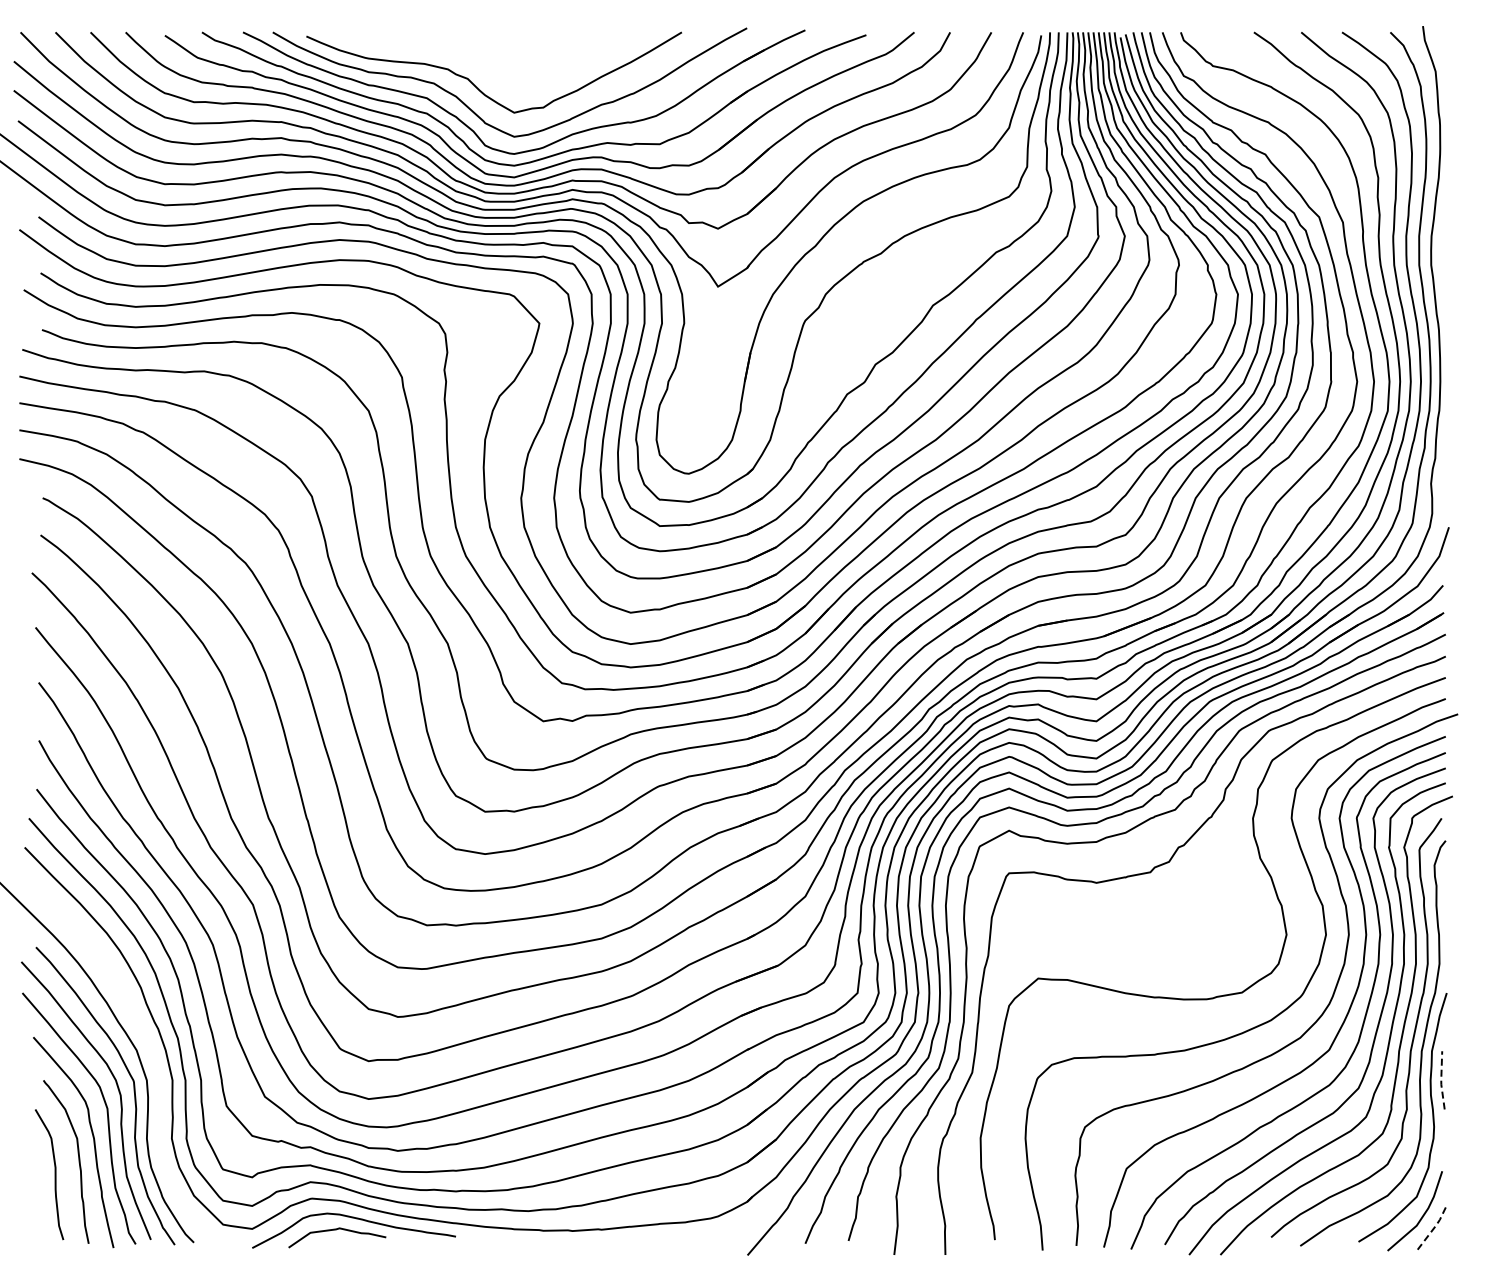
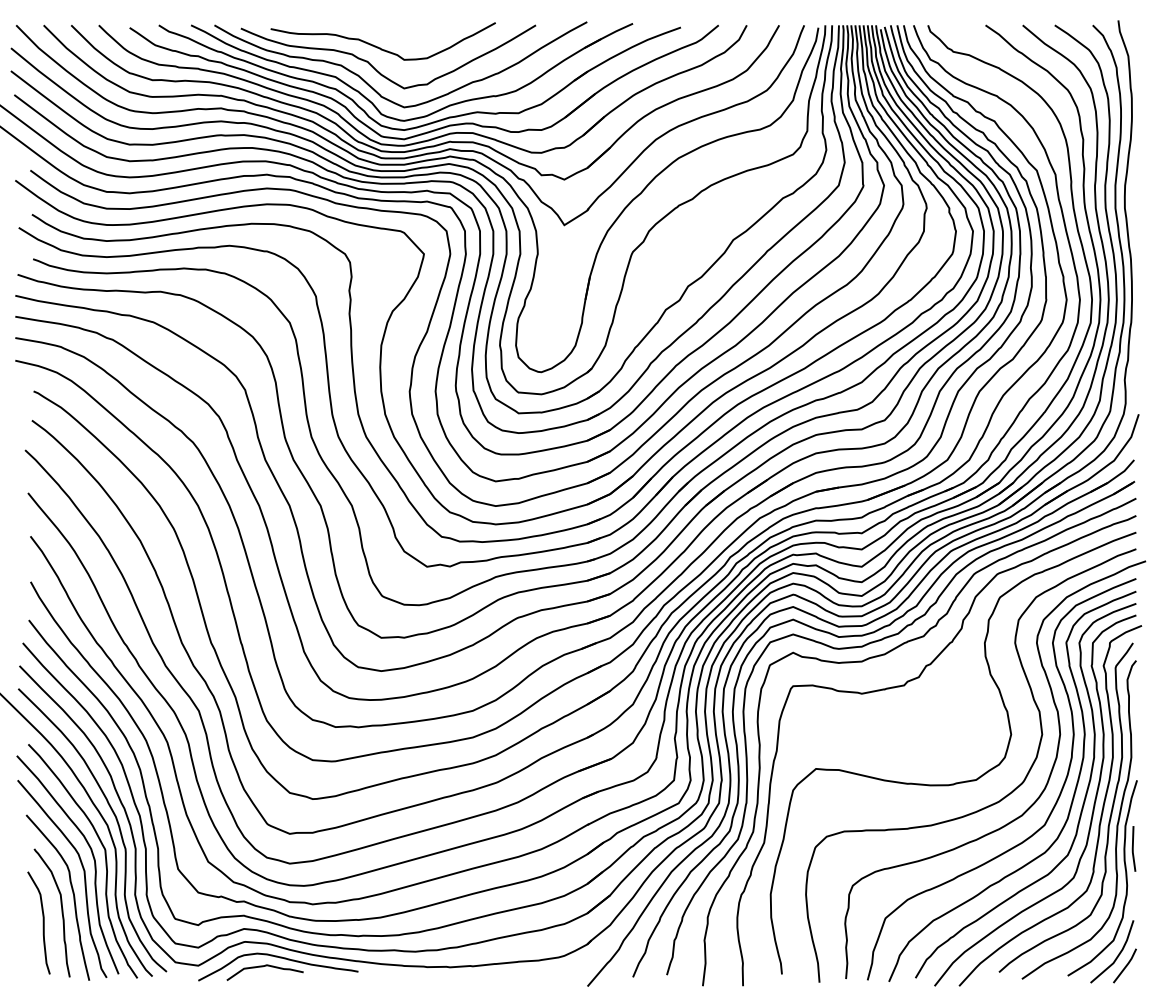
curve: (483, 60) -> (380, 47), added
curve: (148, 1046) -> (116, 822), added
line: (1441, 1080) -> (1132, 849), dashed -> solid
line: (1433, 1229) -> (1126, 966), dashed -> solid

